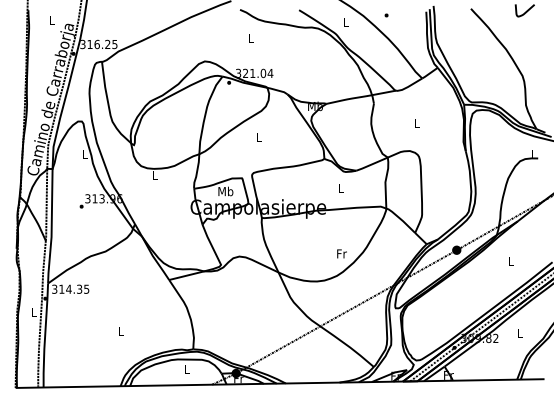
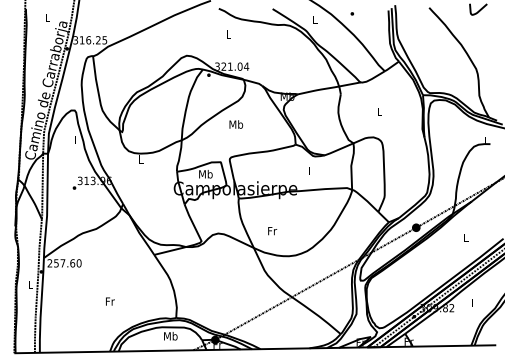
text: (258, 136) -> (235, 124), L -> Mb
text: (341, 253) -> (272, 230), moved
text: (70, 288) -> (64, 262), 314.35 -> 257.60
text: (120, 330) -> (109, 300), L -> Fr
text: (186, 368) -> (170, 335), L -> Mb

